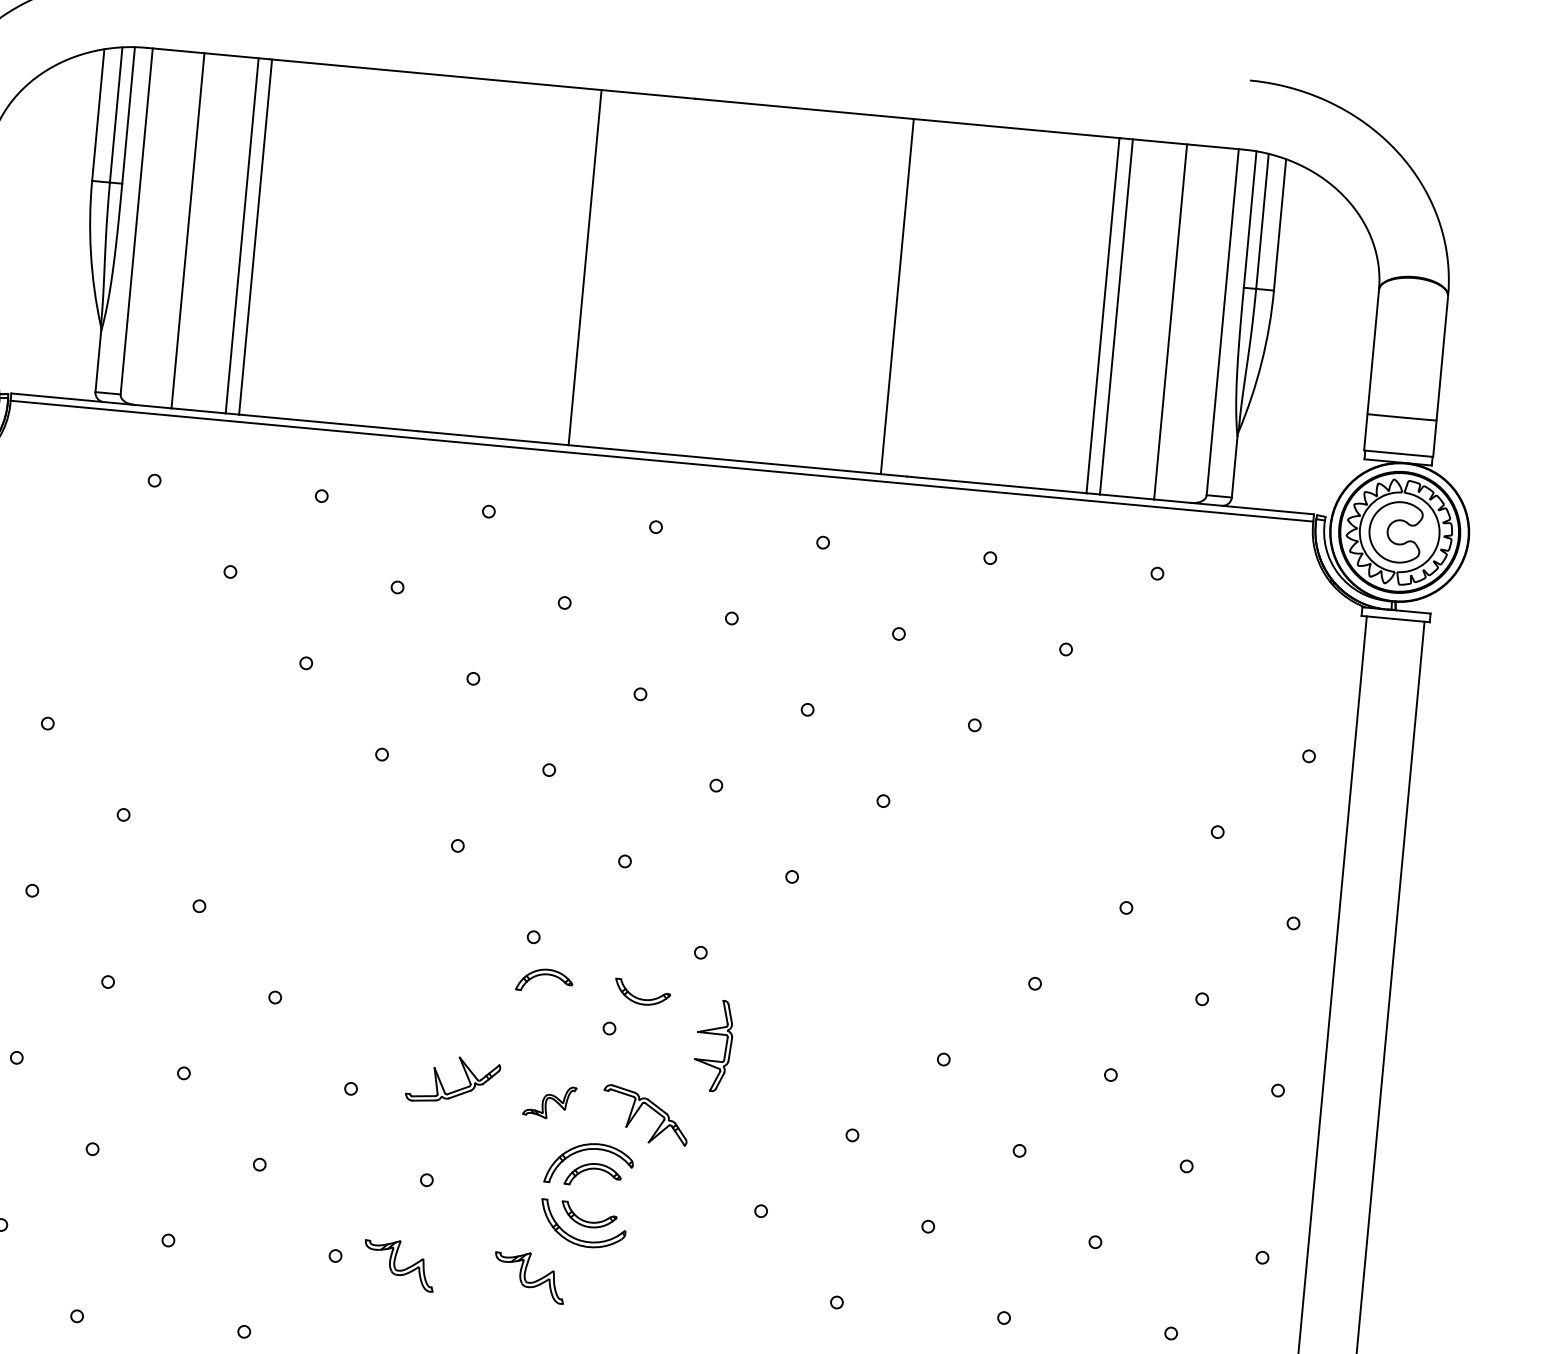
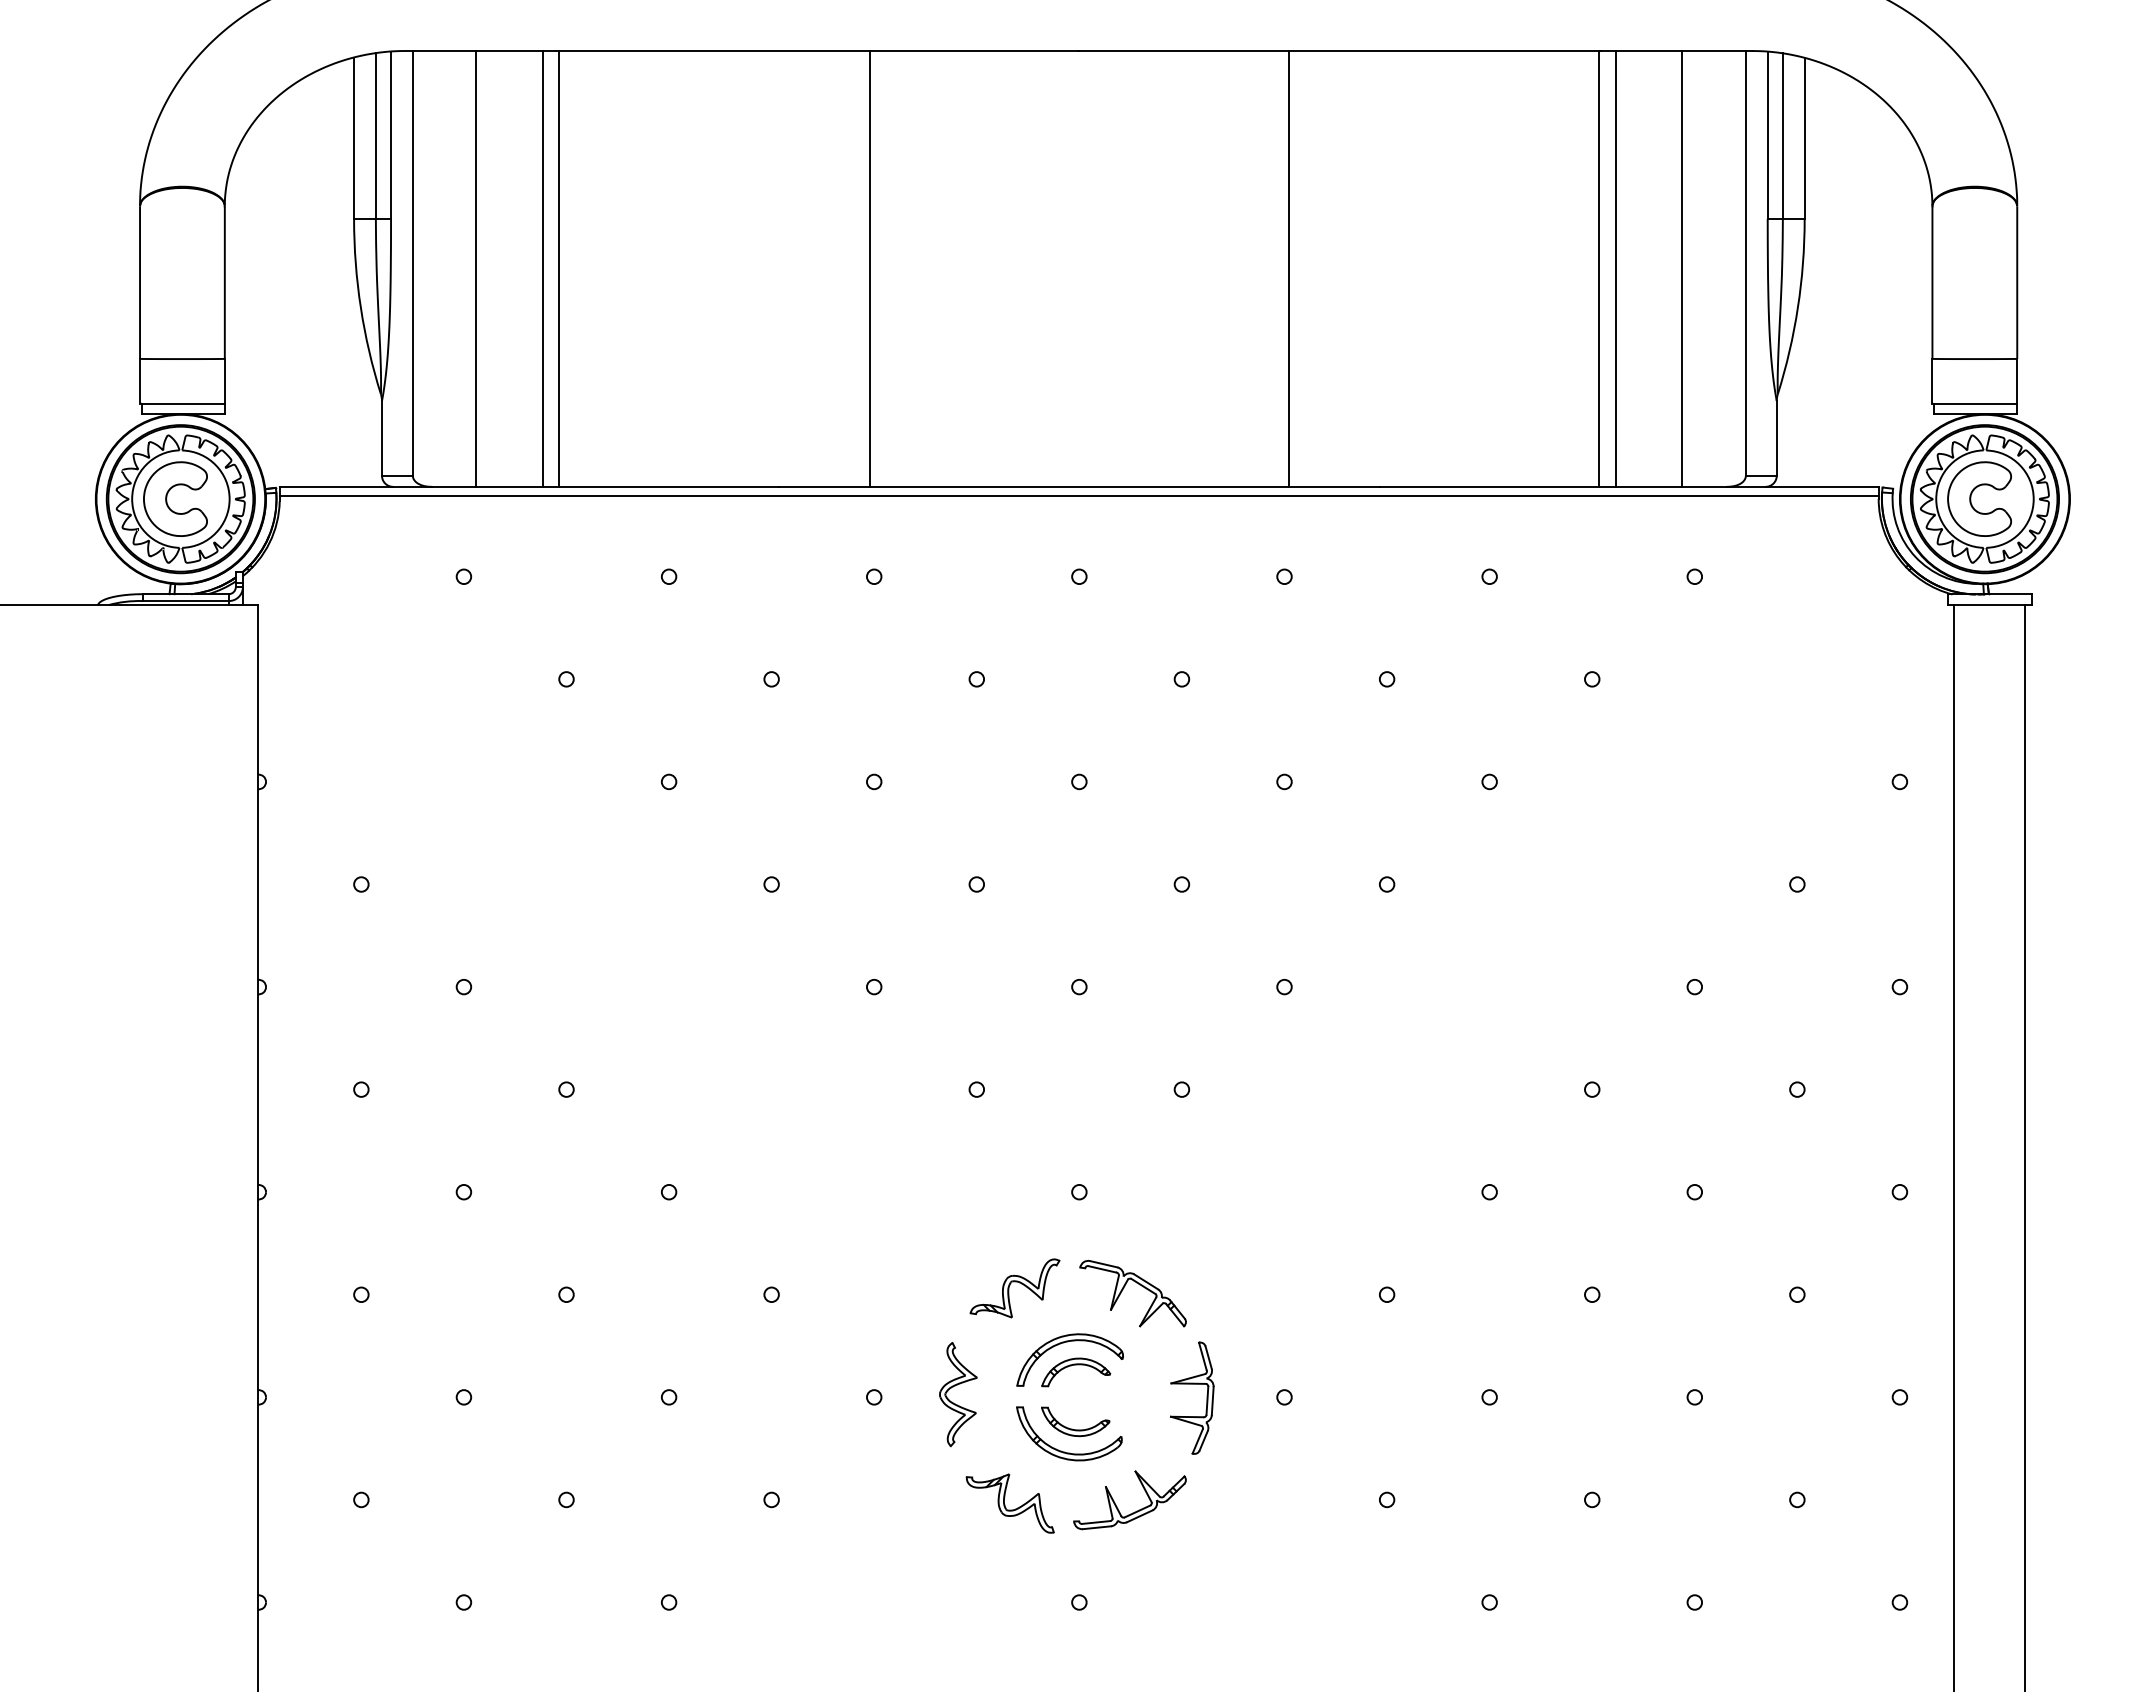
line: (584, 267) -> (869, 268), moved
line: (897, 296) -> (1289, 268), moved
part: (545, 975) -> (995, 1134), removed
part: (639, 997) -> (1112, 1151), removed
part: (715, 1034) -> (1192, 1384), moved
part: (455, 1090) -> (1134, 1511), moved
part: (549, 1102) -> (1014, 1288), size x1.43
part: (493, 1177) -> (955, 1386), added
part: (398, 1264) -> (849, 1503), removed

